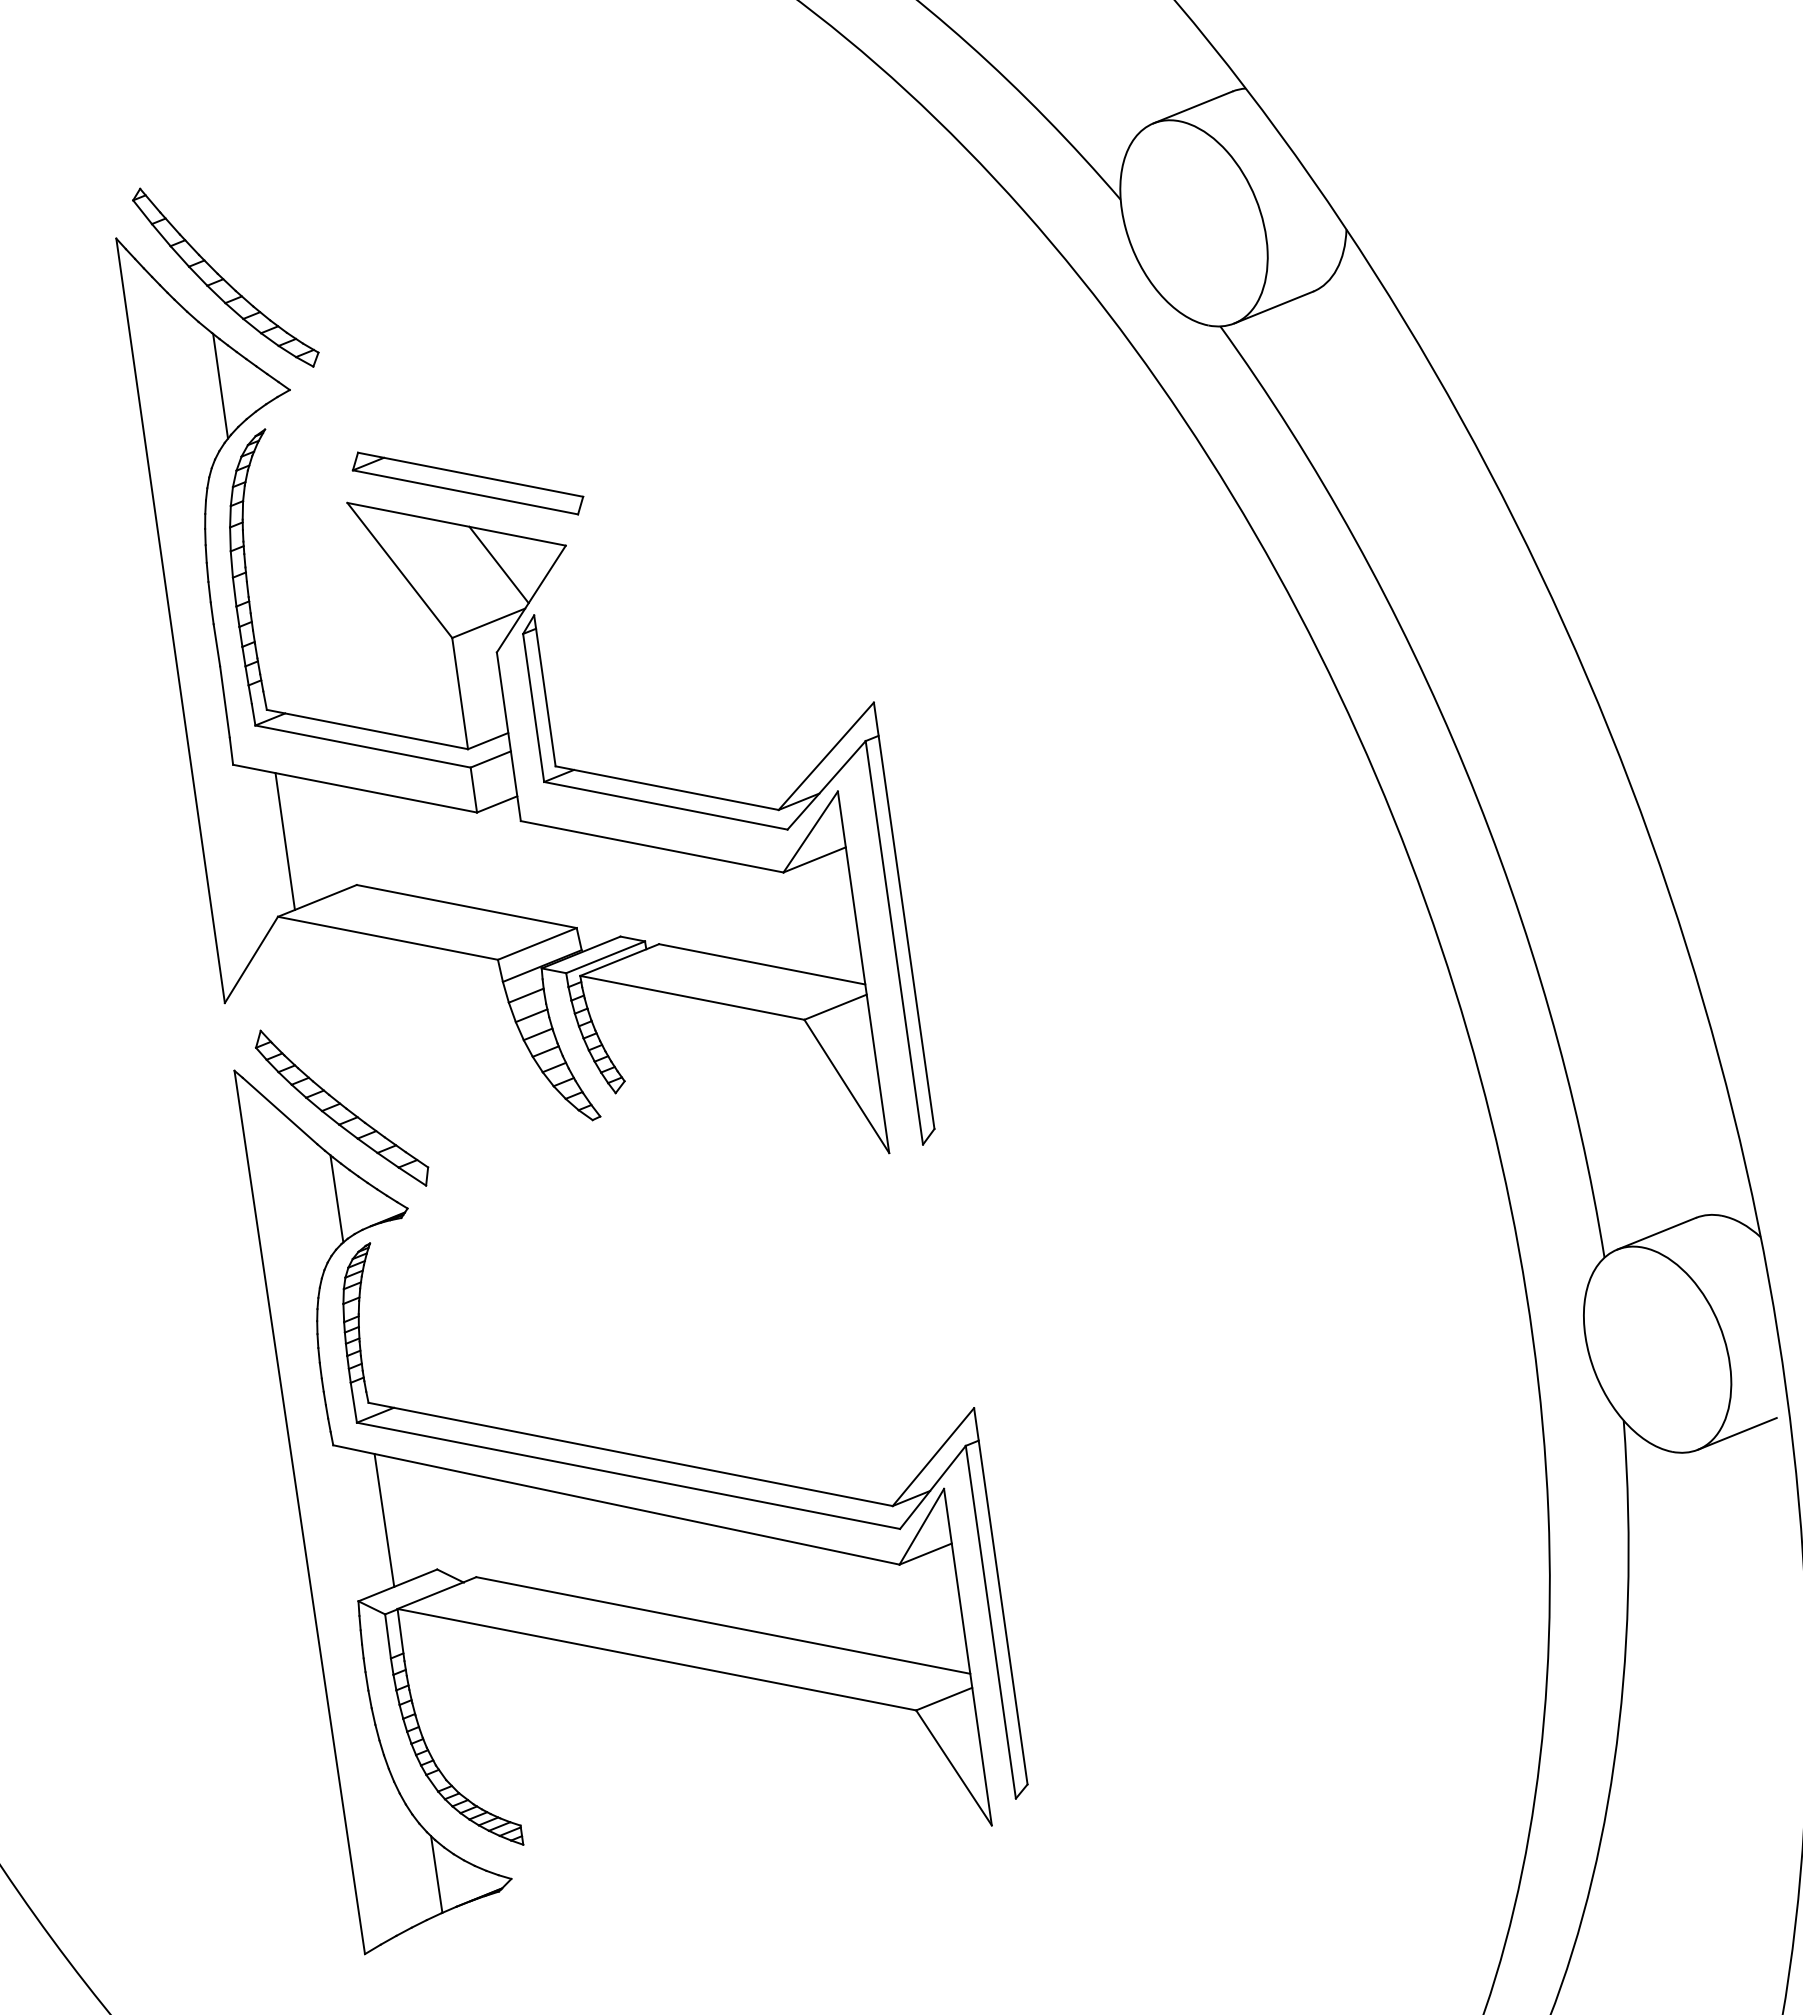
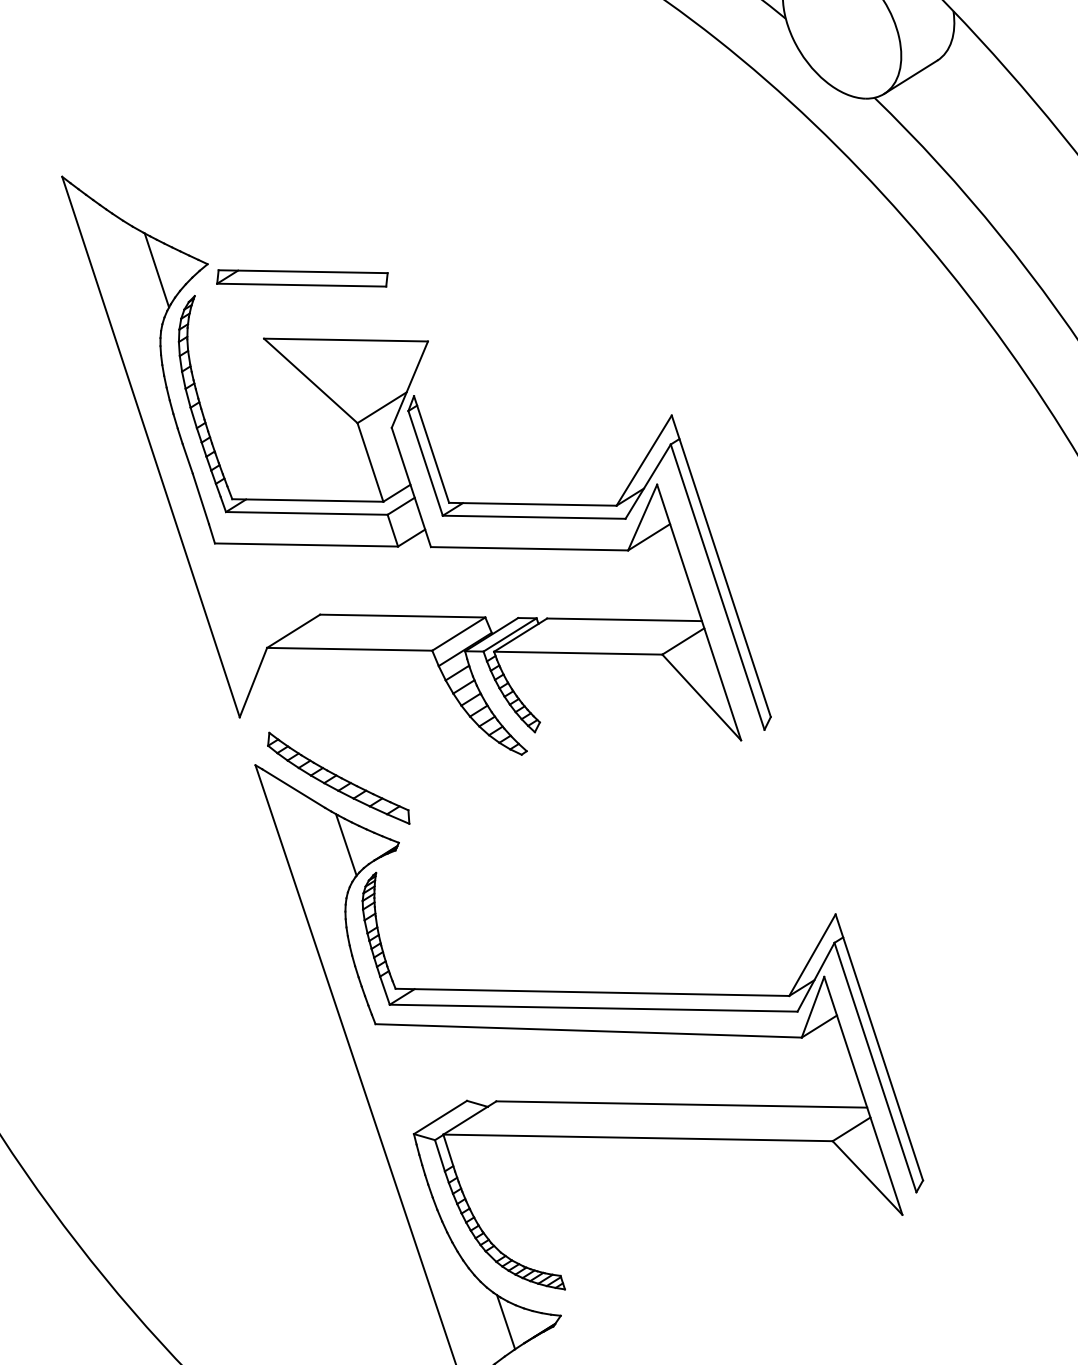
part: (225, 277) -> (146, 190), removed
part: (467, 483) -> (302, 278), moved
line: (498, 564) -> (381, 363), removed
line: (284, 841) -> (262, 592), removed
line: (384, 1519) -> (422, 1071), removed

